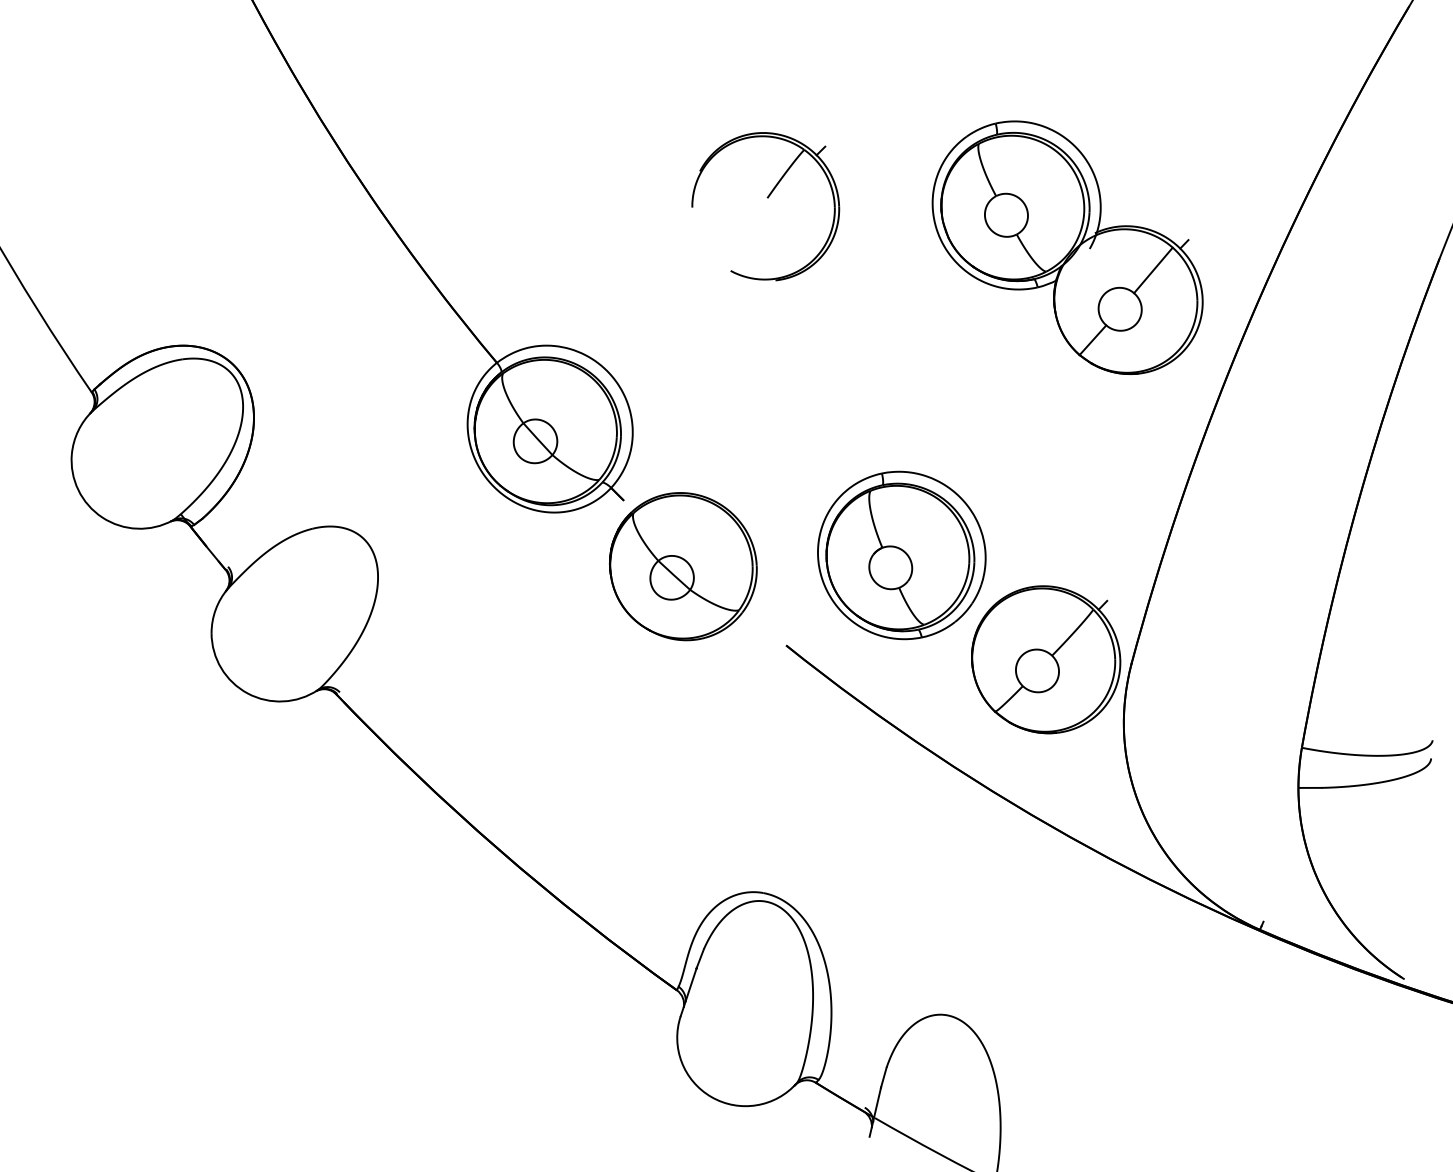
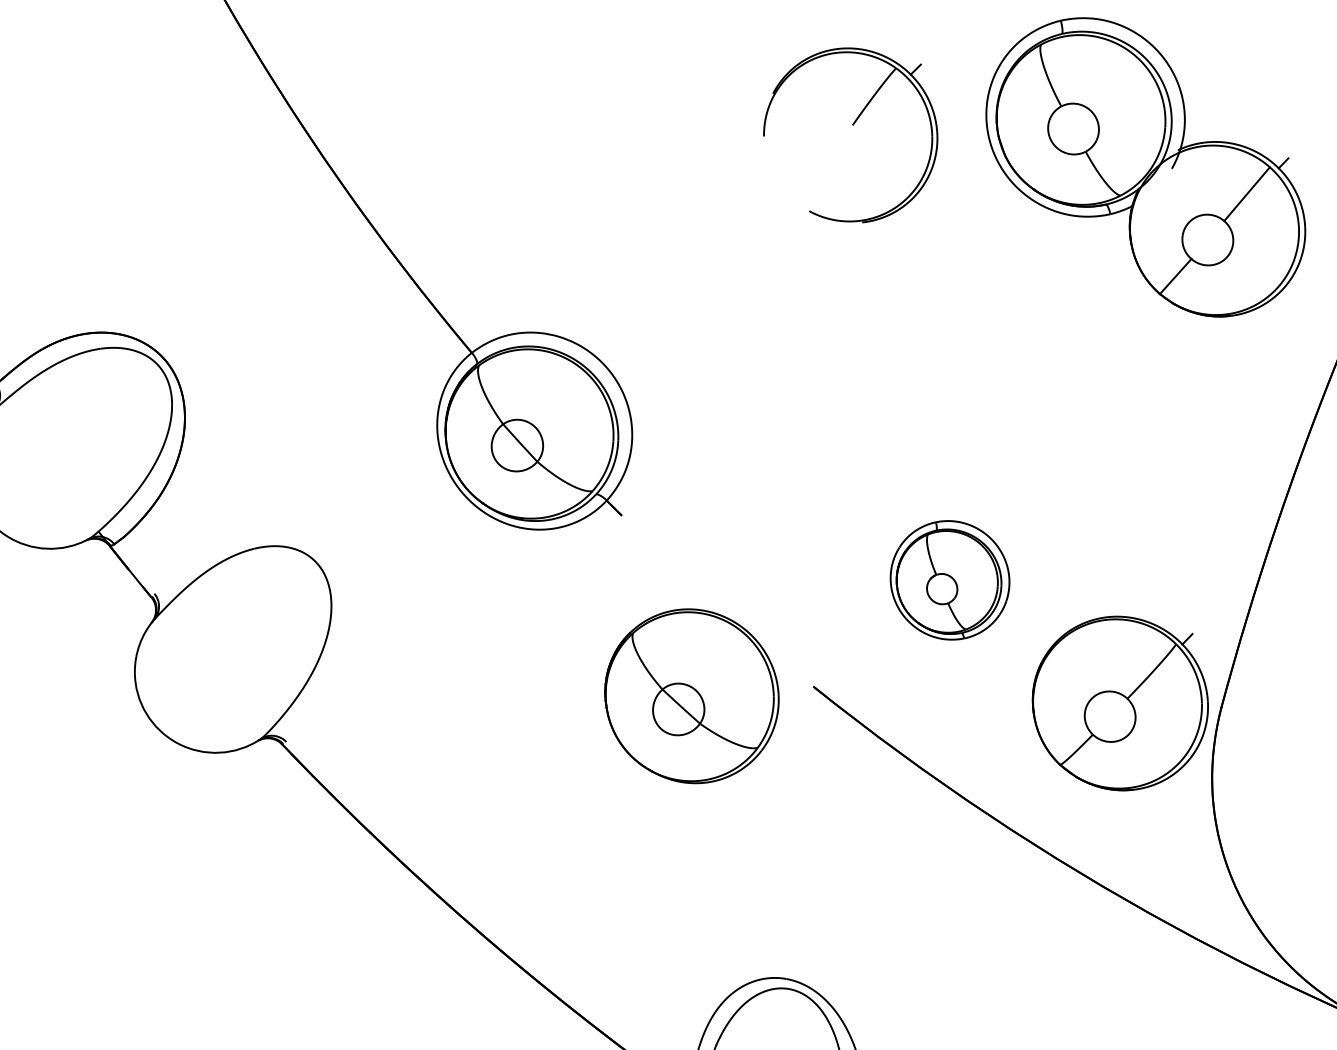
part: (767, 198) -> (852, 125), moved
part: (1067, 247) -> (1145, 167), moved
part: (901, 555) -> (949, 580), size x0.6
part: (683, 566) -> (692, 696), moved

